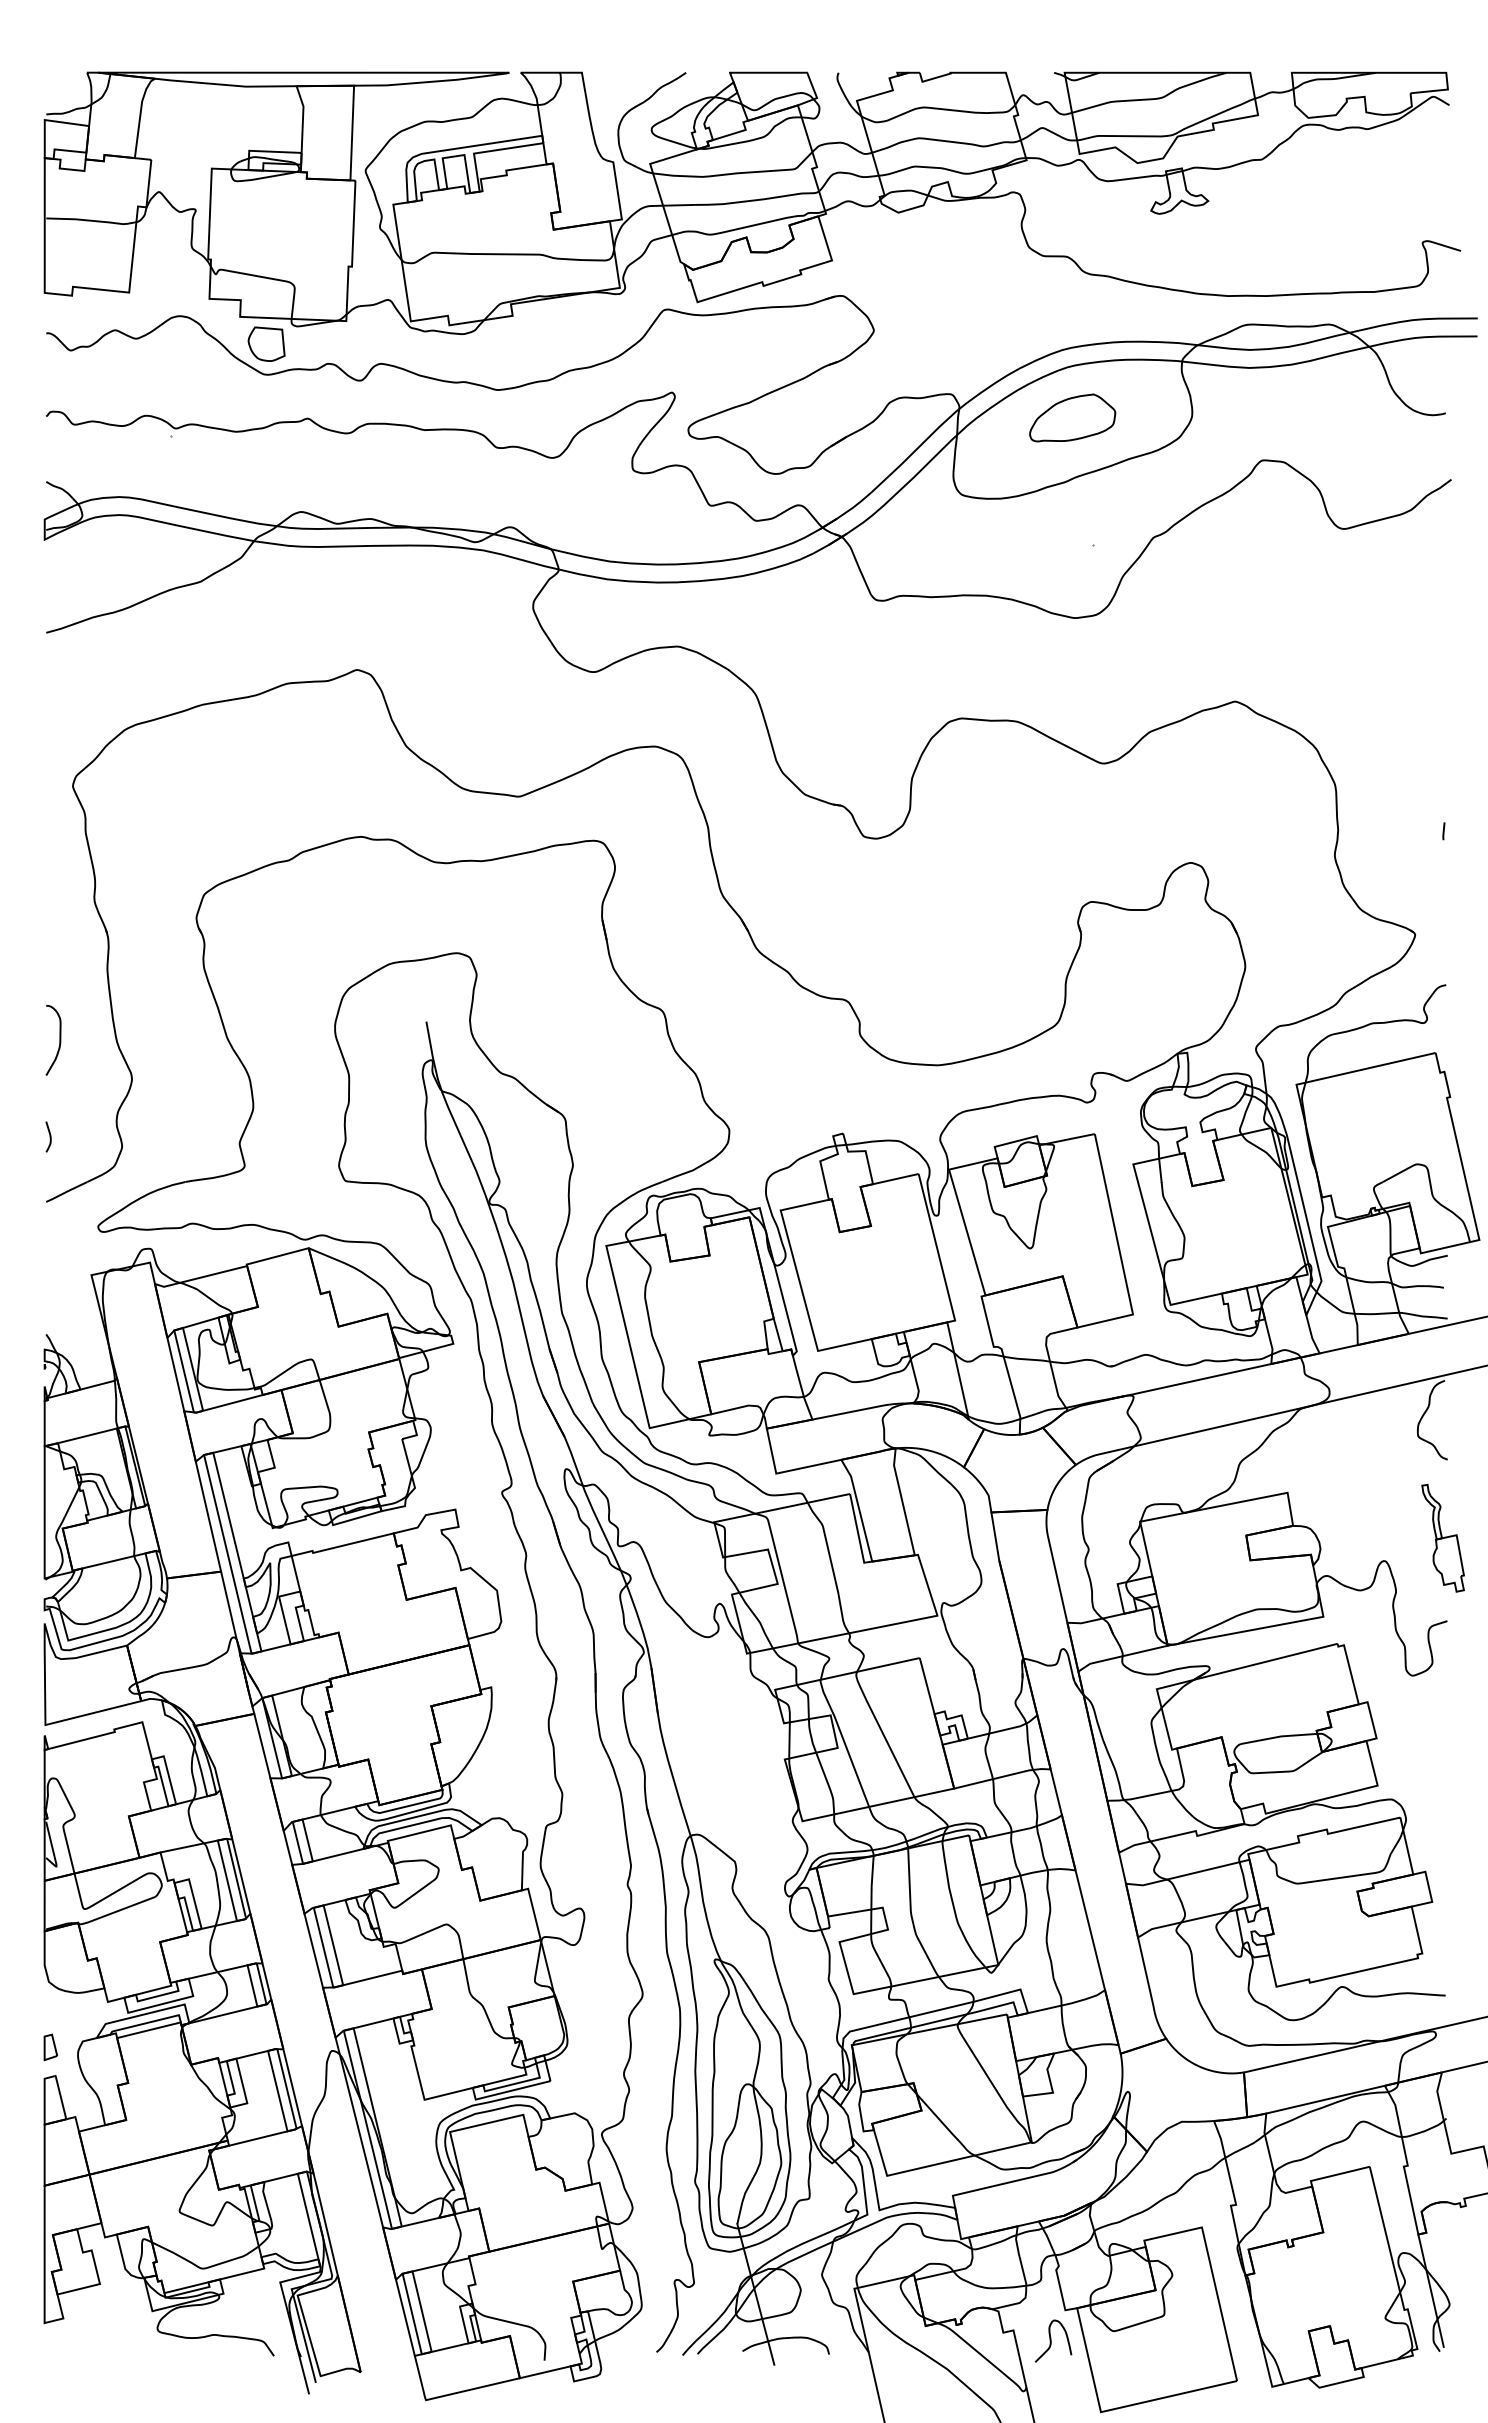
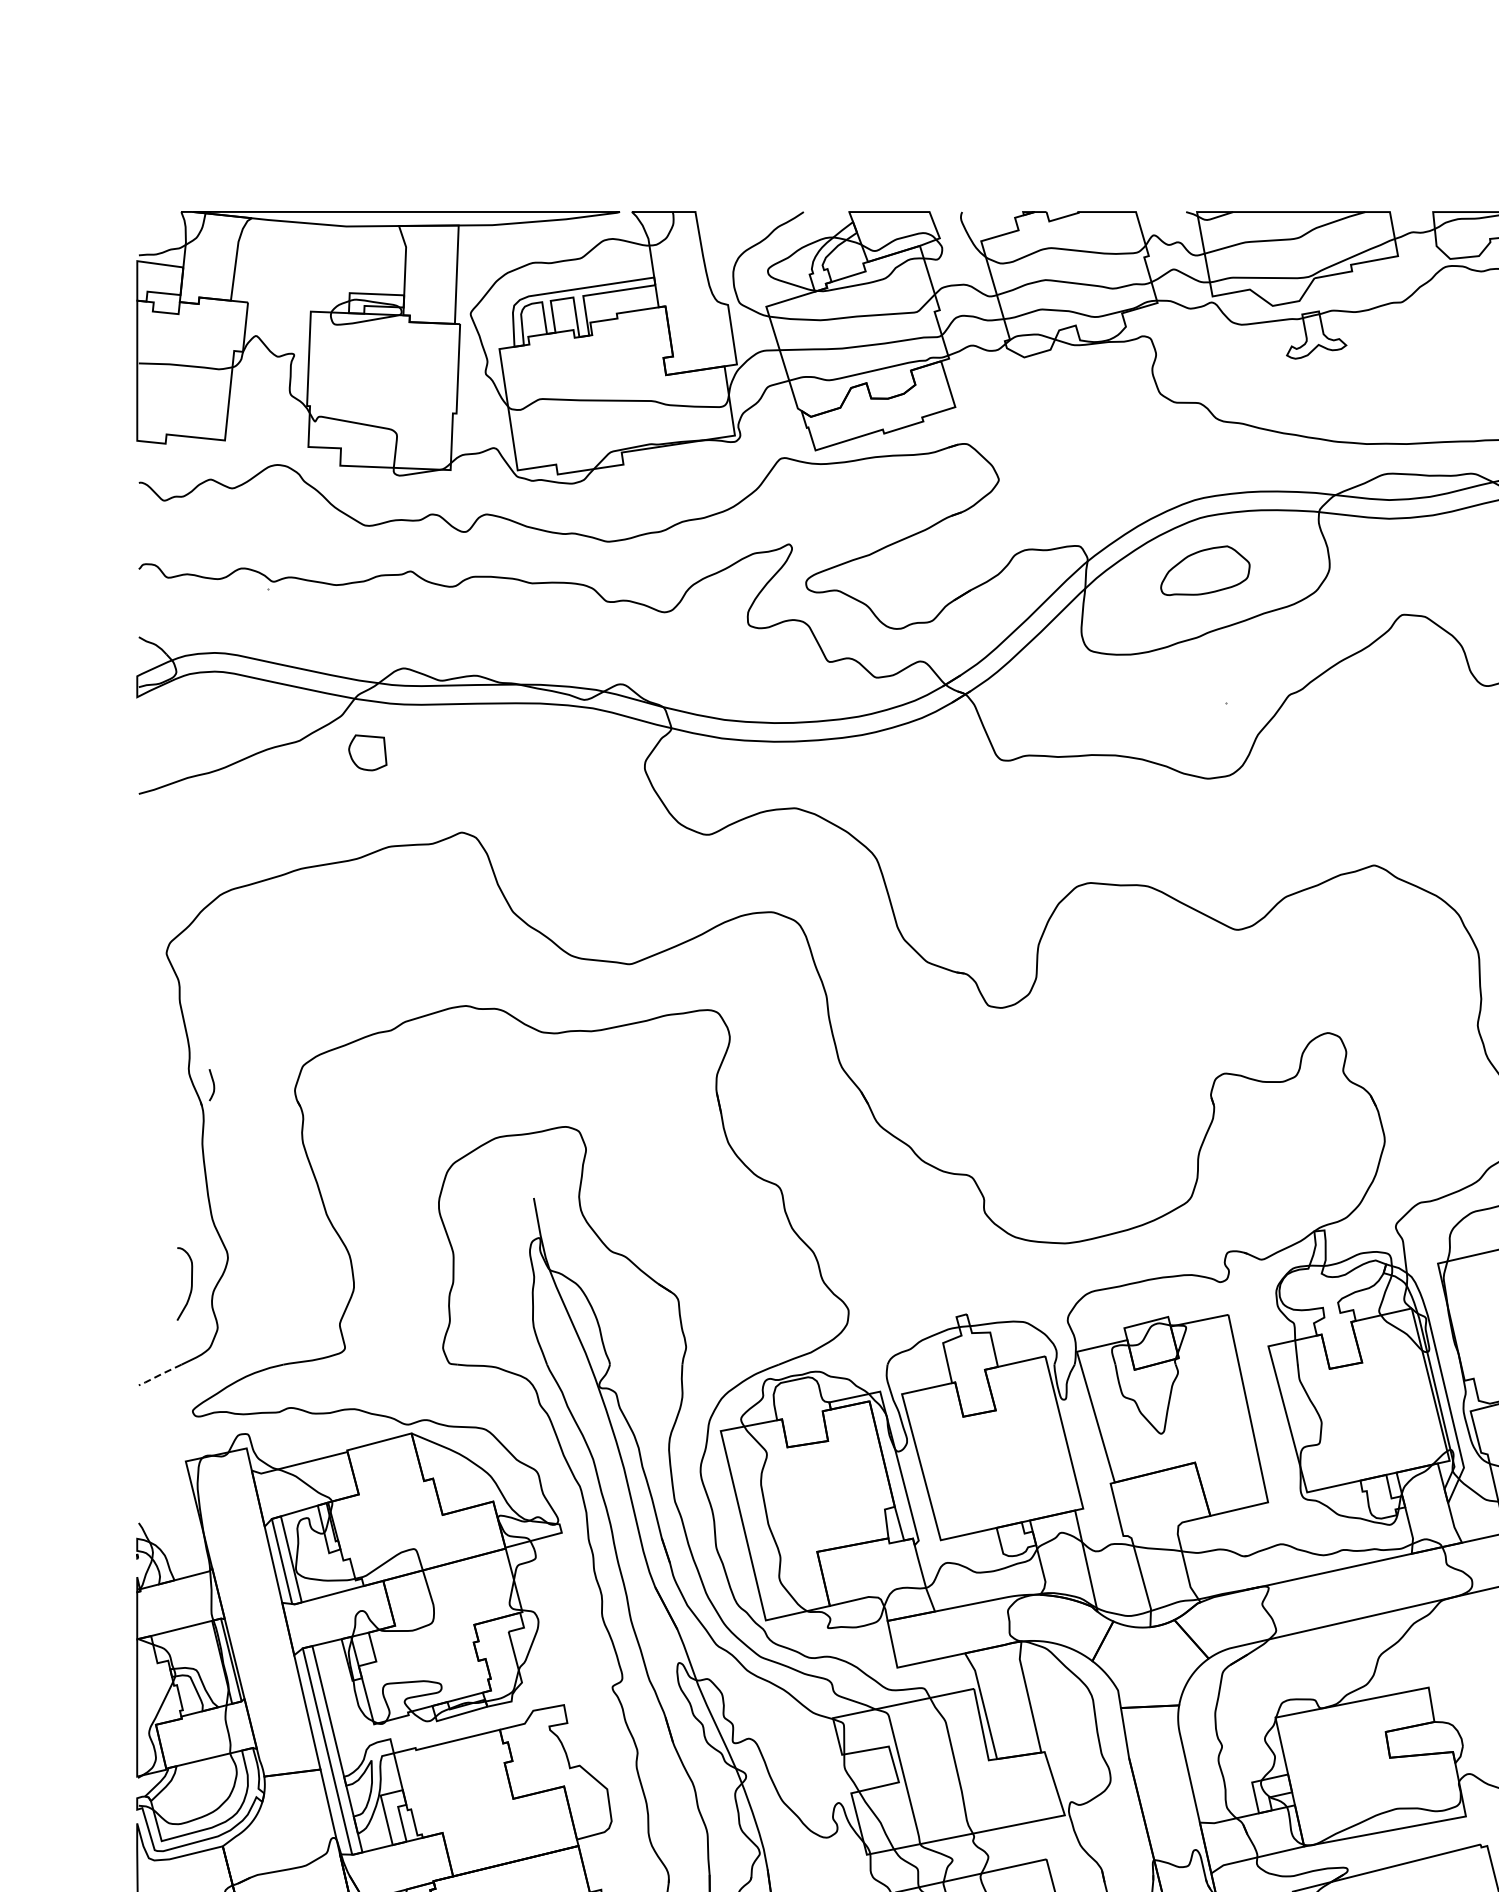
part: (266, 343) -> (367, 752), moved
curve: (59, 1040) -> (191, 1284), moved
curve: (49, 1136) -> (212, 1084), moved
line: (66, 1192) -> (159, 1375), solid -> dashed

